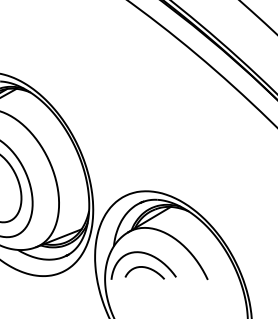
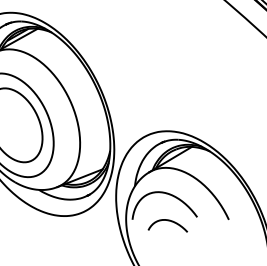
curve: (144, 268) -> (167, 221), moved

